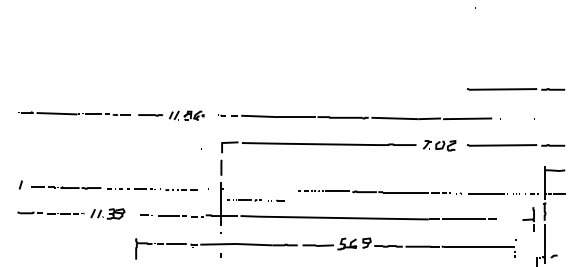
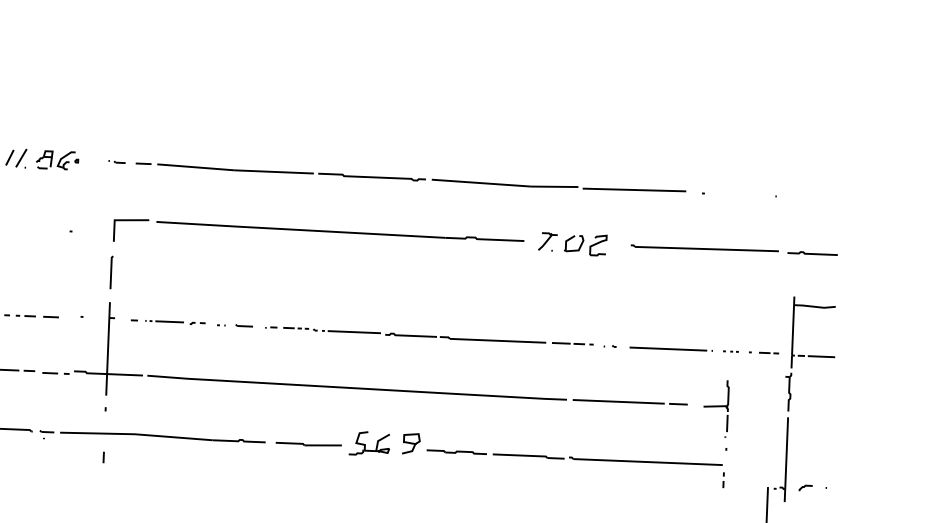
line: (516, 89) -> (739, 132), removed
part: (255, 200) -> (191, 323), moved
part: (528, 219) -> (716, 405), moved

